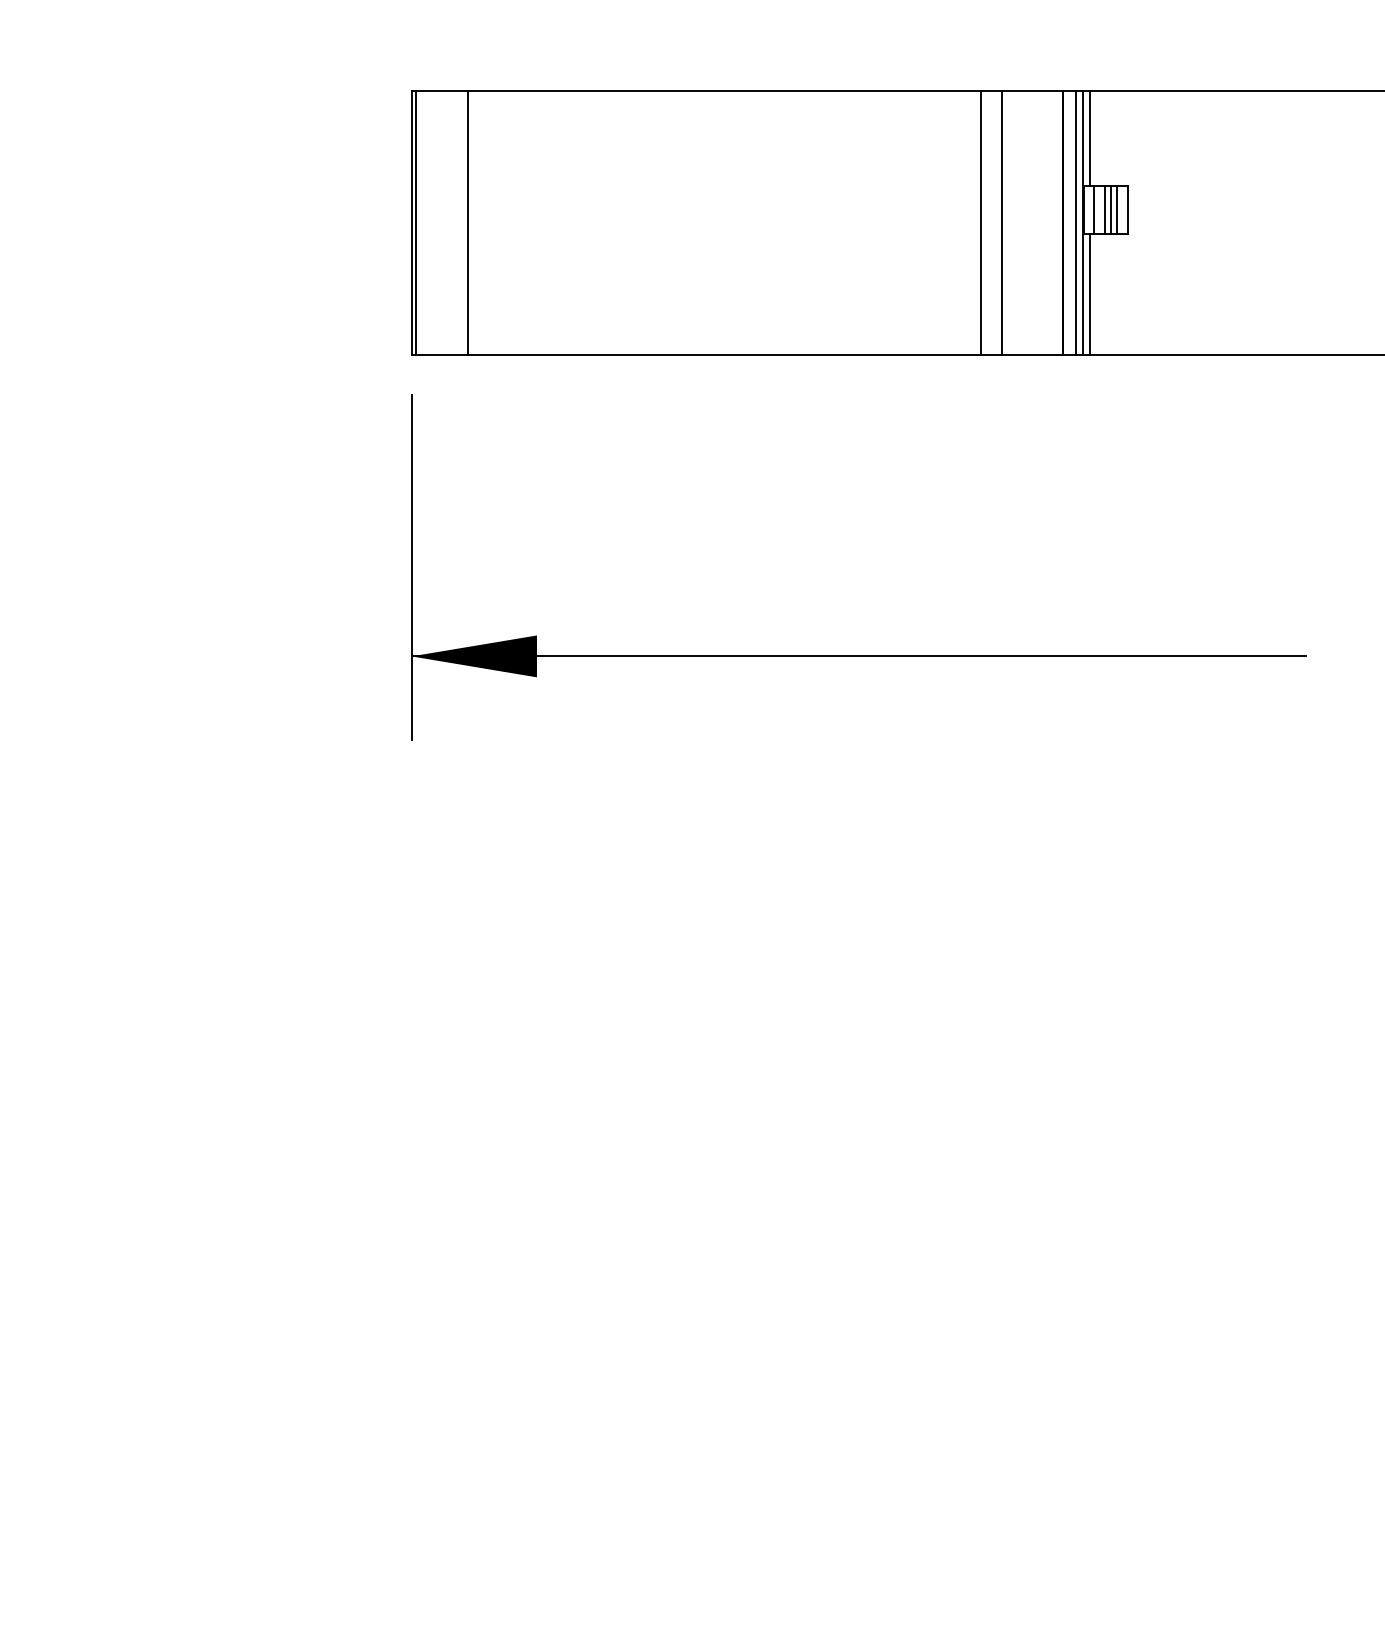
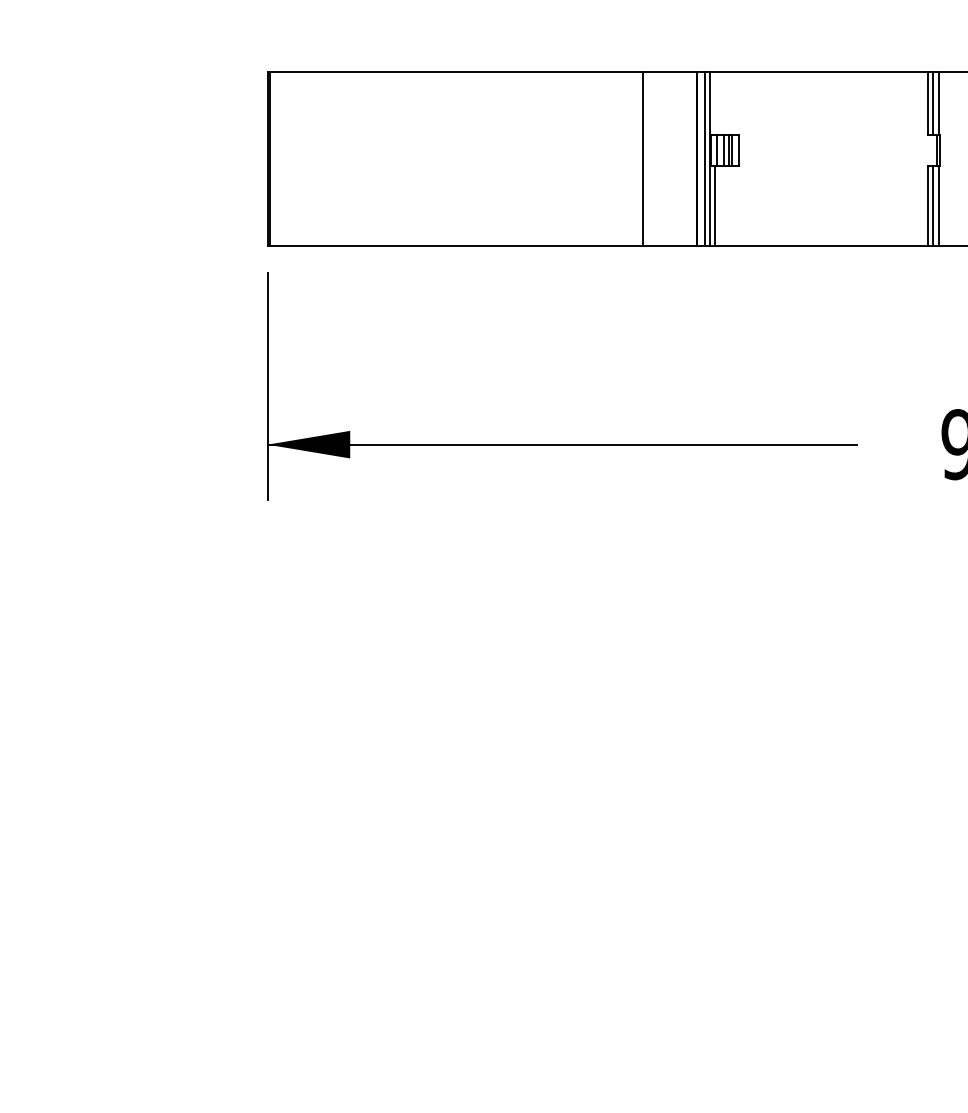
line: (1089, 138) -> (714, 103), removed
line: (469, 221) -> (305, 158), removed
line: (1001, 221) -> (656, 158), removed

